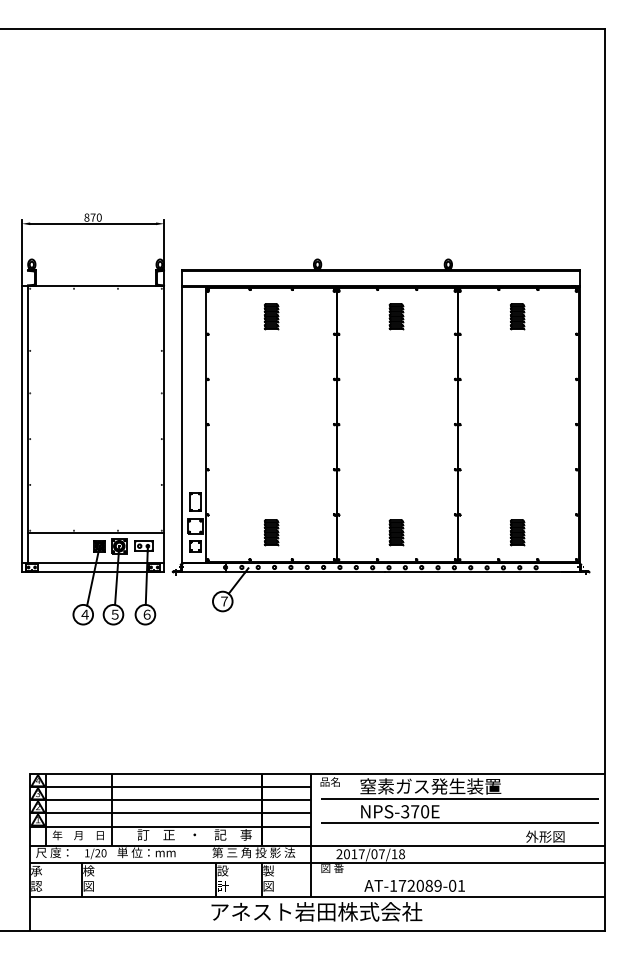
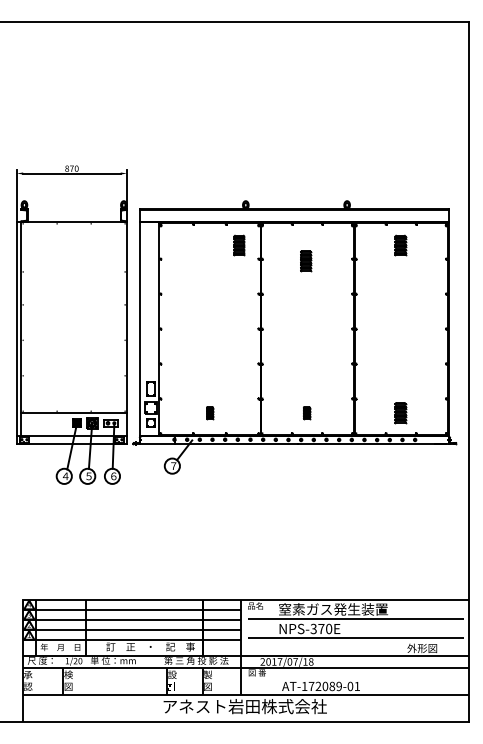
part: (271, 316) -> (239, 245), moved
part: (396, 316) -> (306, 260), moved
part: (271, 532) -> (210, 412), size x0.6
part: (396, 532) -> (306, 412), size x0.6

